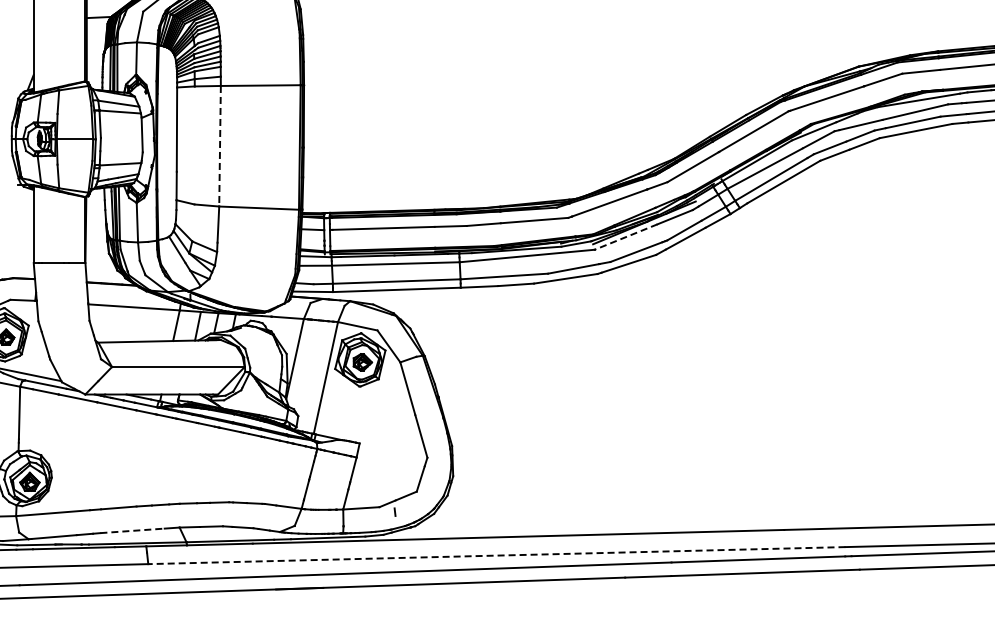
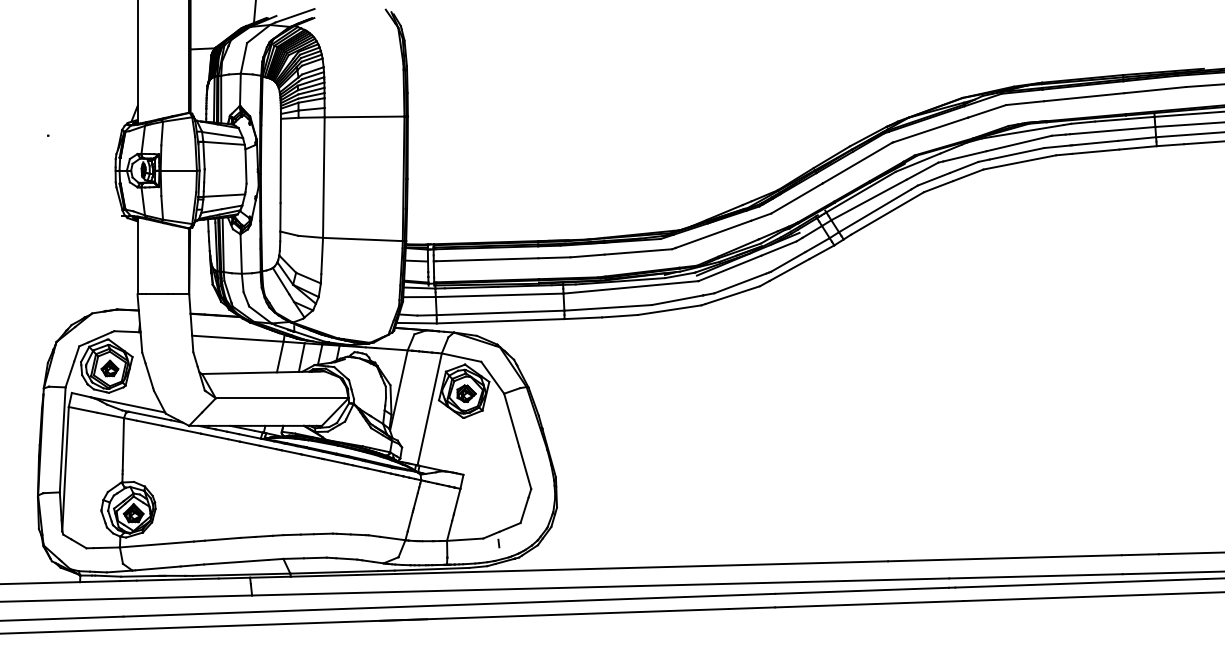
line: (219, 147) -> (323, 178), dashed -> solid
line: (625, 237) -> (729, 268), dashed -> solid
line: (132, 531) -> (236, 562), dashed -> solid
line: (496, 555) -> (600, 586), dashed -> solid

